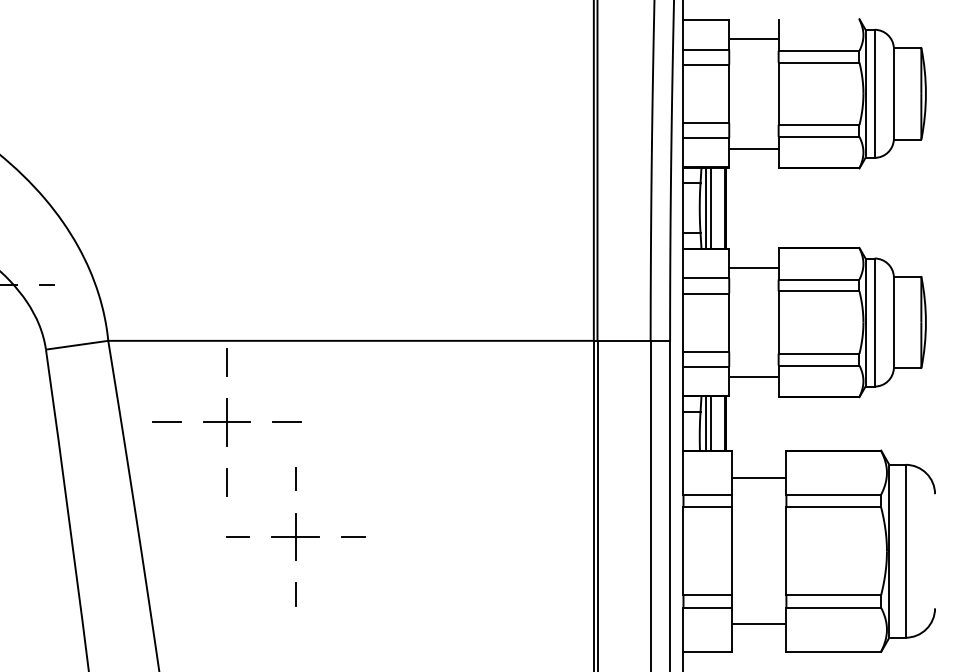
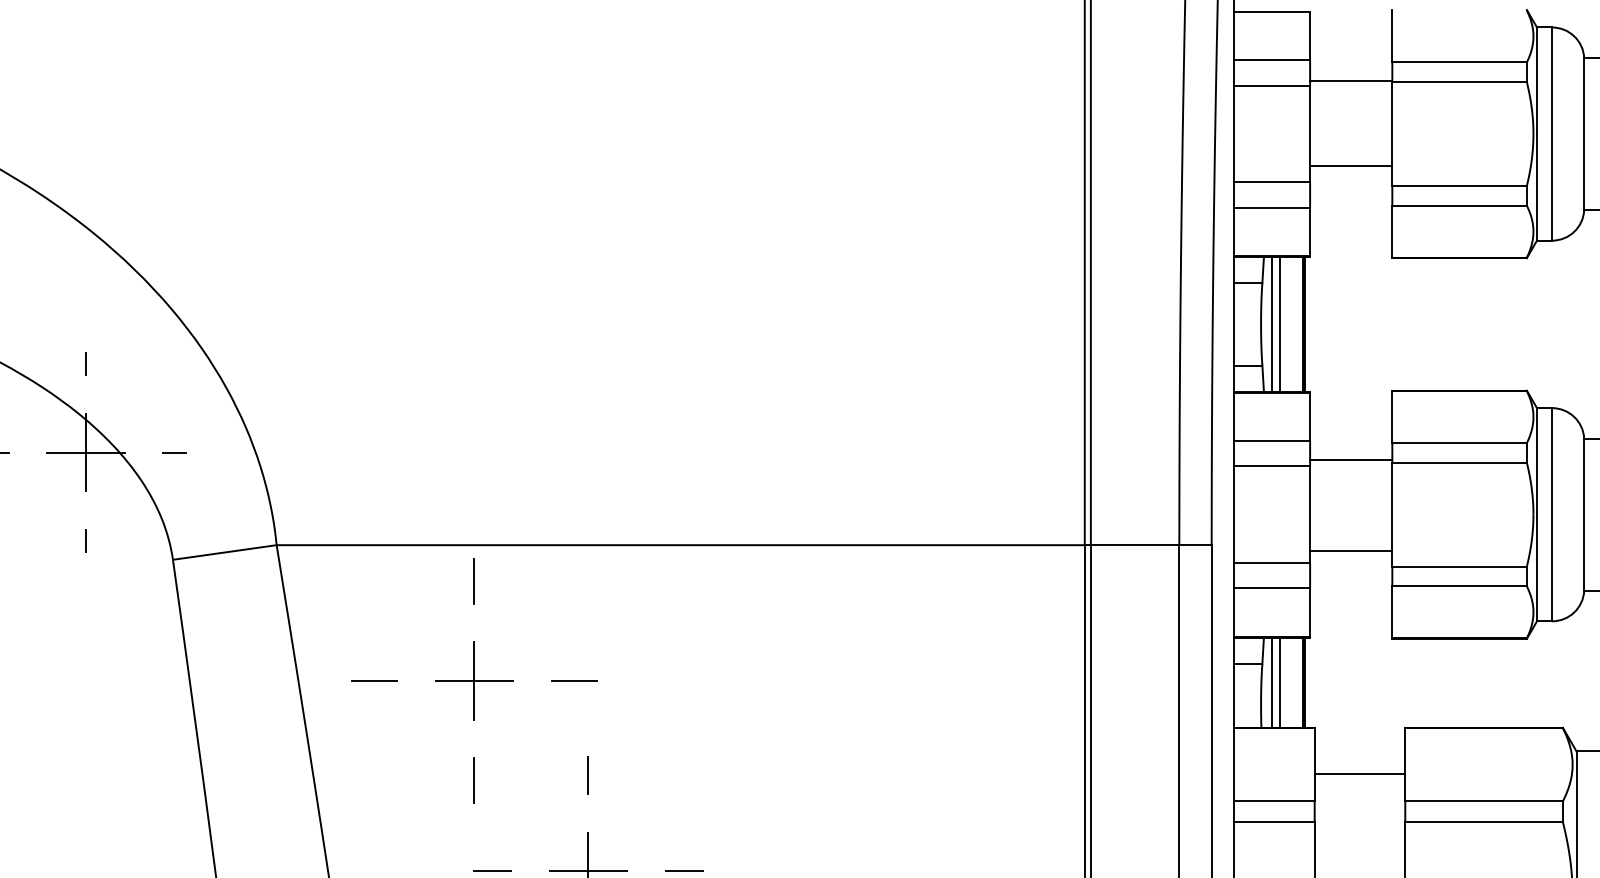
line: (753, 38) -> (1350, 80), moved
line: (753, 148) -> (1350, 165), moved
line: (753, 267) -> (1350, 459), moved
line: (753, 377) -> (1350, 551), moved

